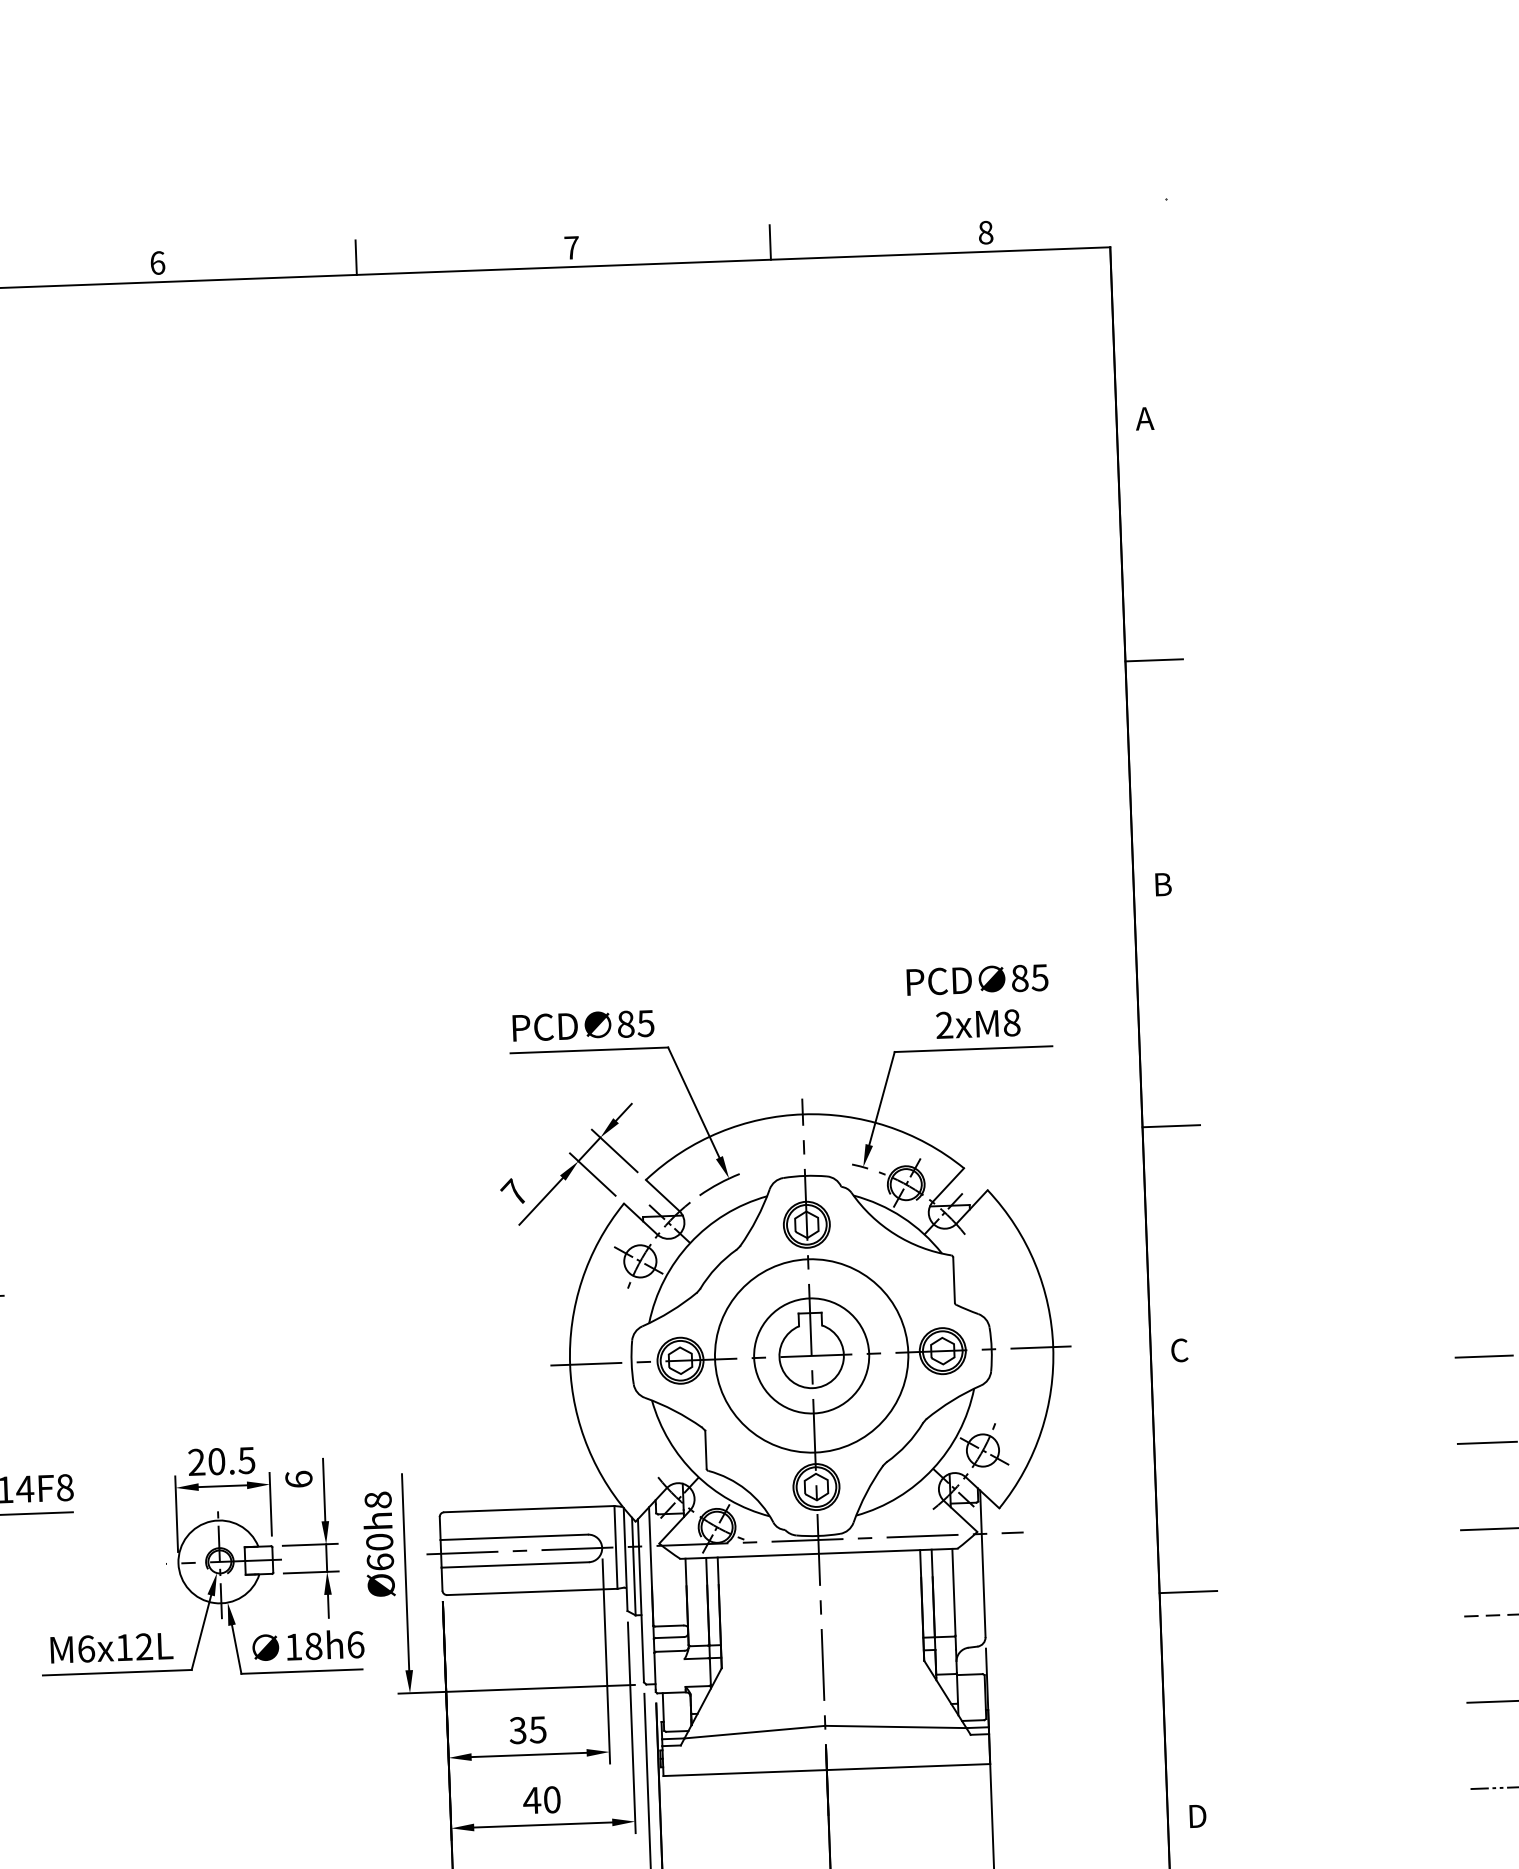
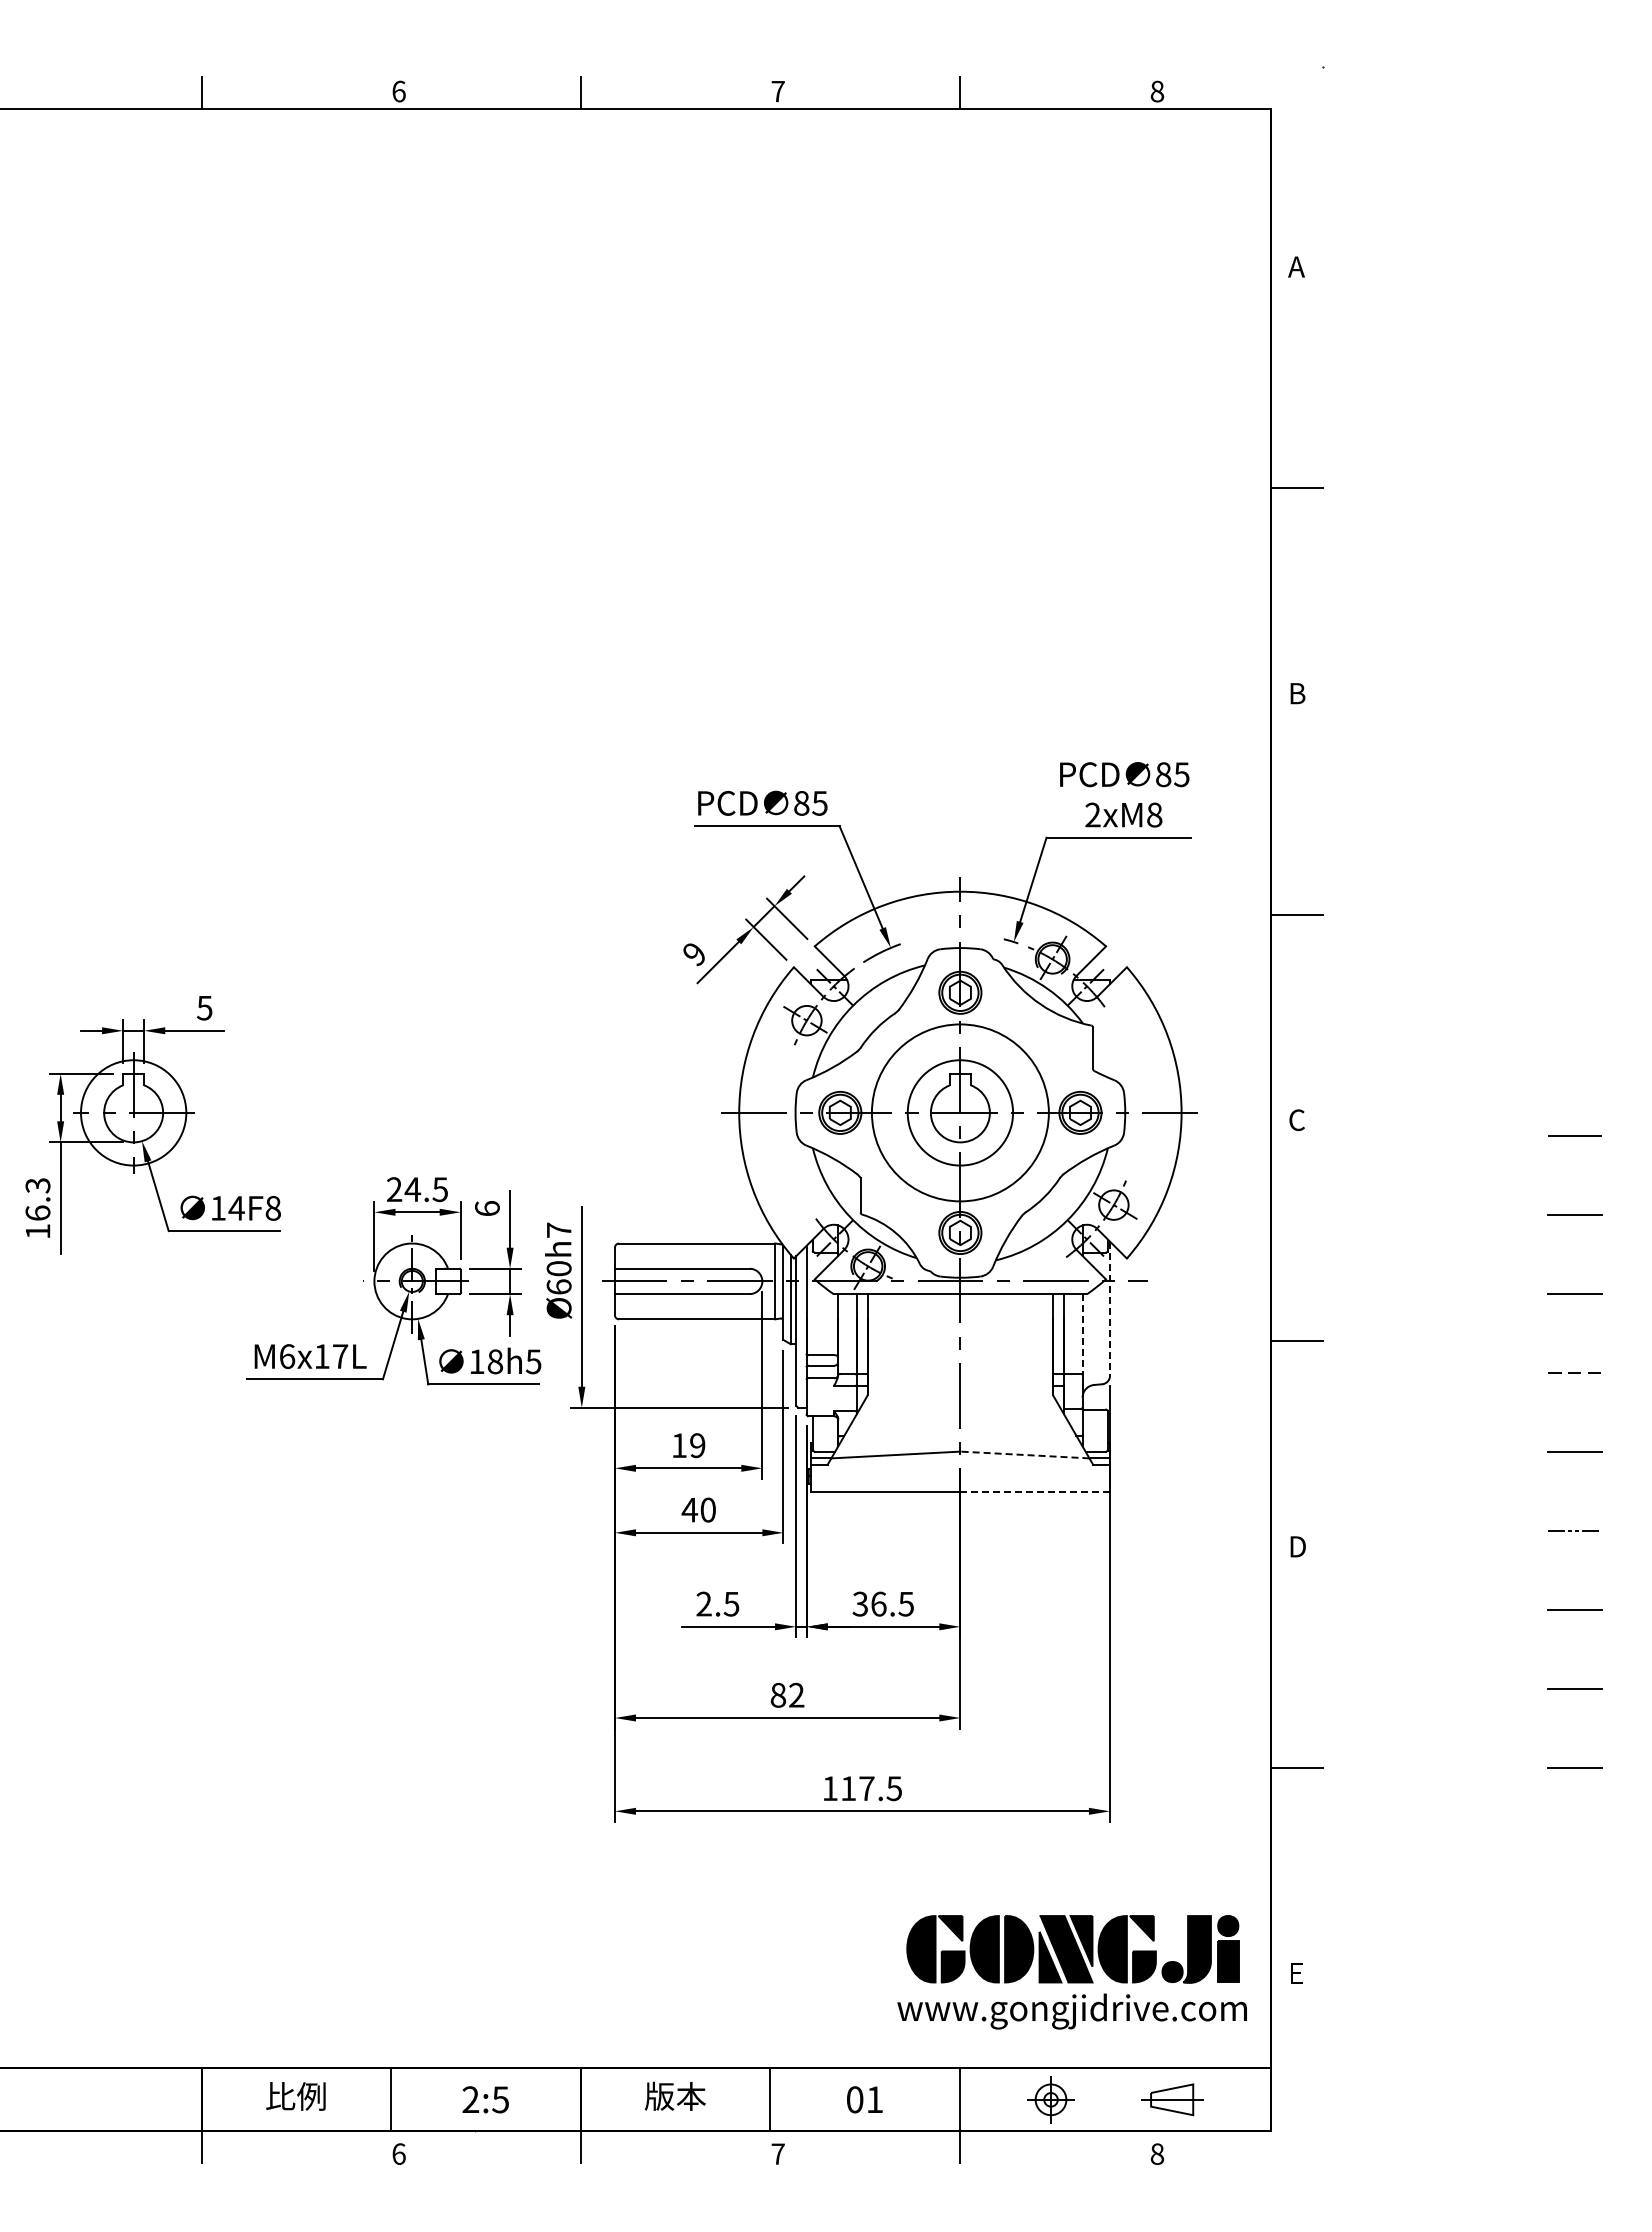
text: (512, 1192) -> (692, 953), 7 -> 9
text: (216, 1461) -> (412, 1189), 20.5 -> 24.5
text: (377, 1499) -> (558, 1229), Ø60h8 -> Ø60h7
line: (982, 1564) -> (1109, 1309), solid -> dashed
line: (953, 1591) -> (1082, 1333), solid -> dashed
text: (355, 1644) -> (533, 1361), 18h6 -> 18h5
text: (144, 1646) -> (340, 1356), M6x12L -> M6x17L
line: (895, 1727) -> (1024, 1455), solid -> dashed
text: (528, 1730) -> (688, 1445), 35 -> 19
line: (908, 1767) -> (1035, 1492), solid -> dashed

